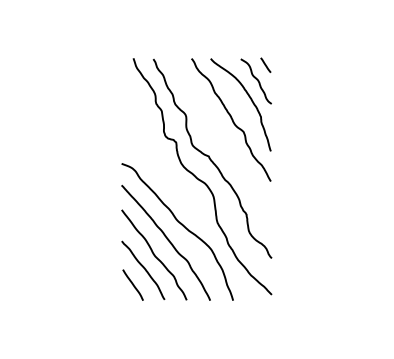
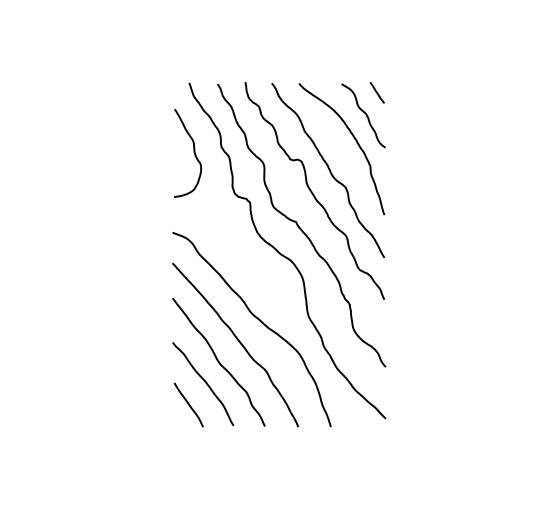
curve: (136, 107) -> (193, 152), added
curve: (220, 134) -> (312, 191), added

